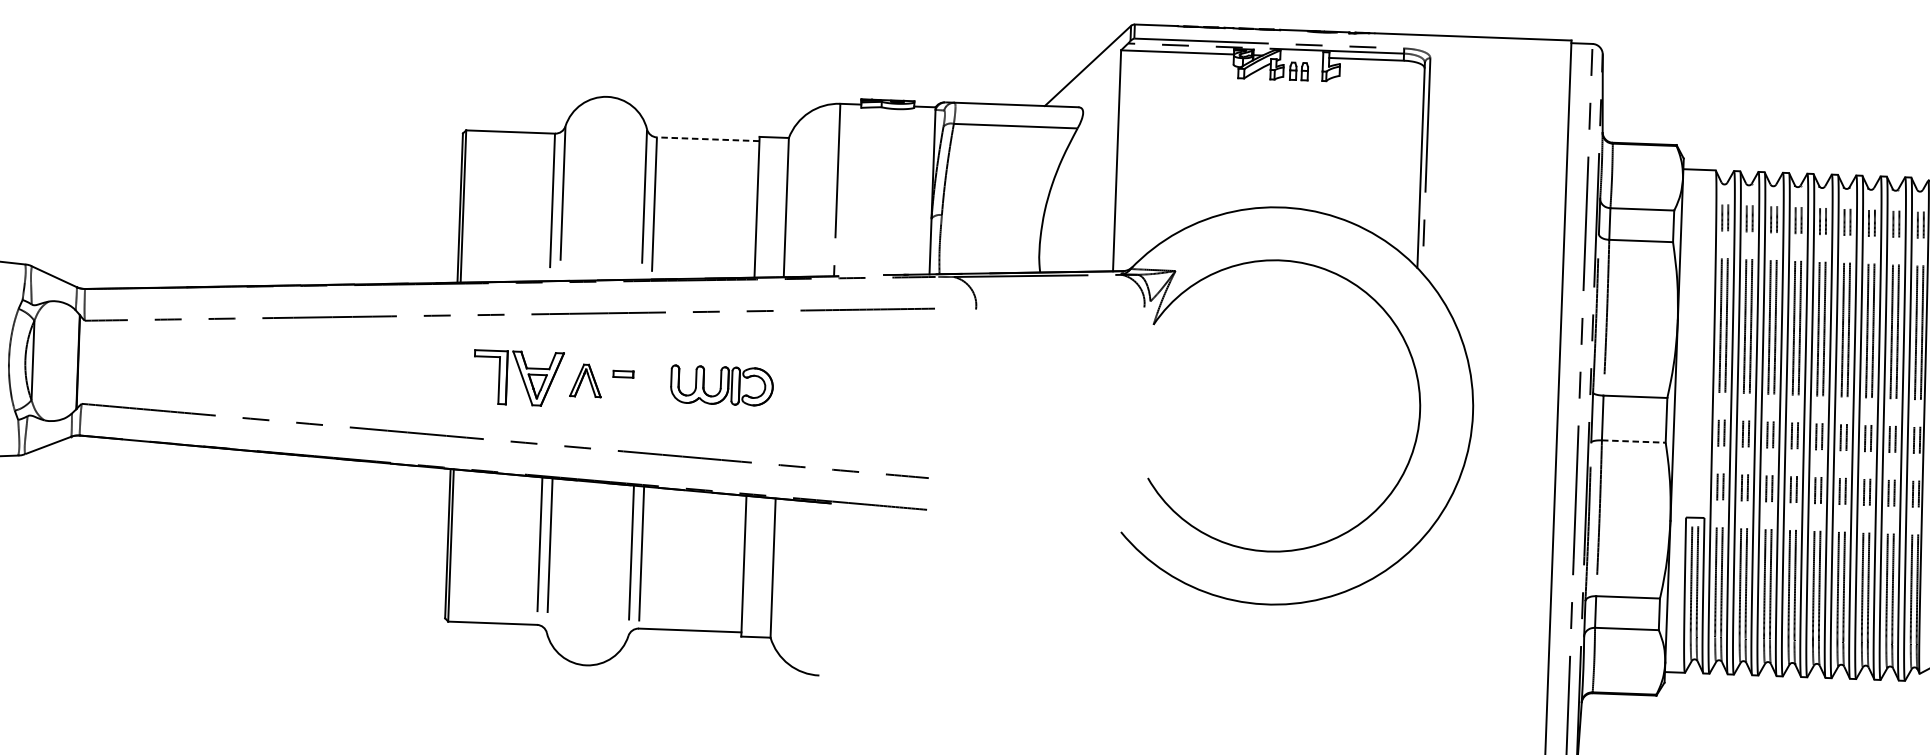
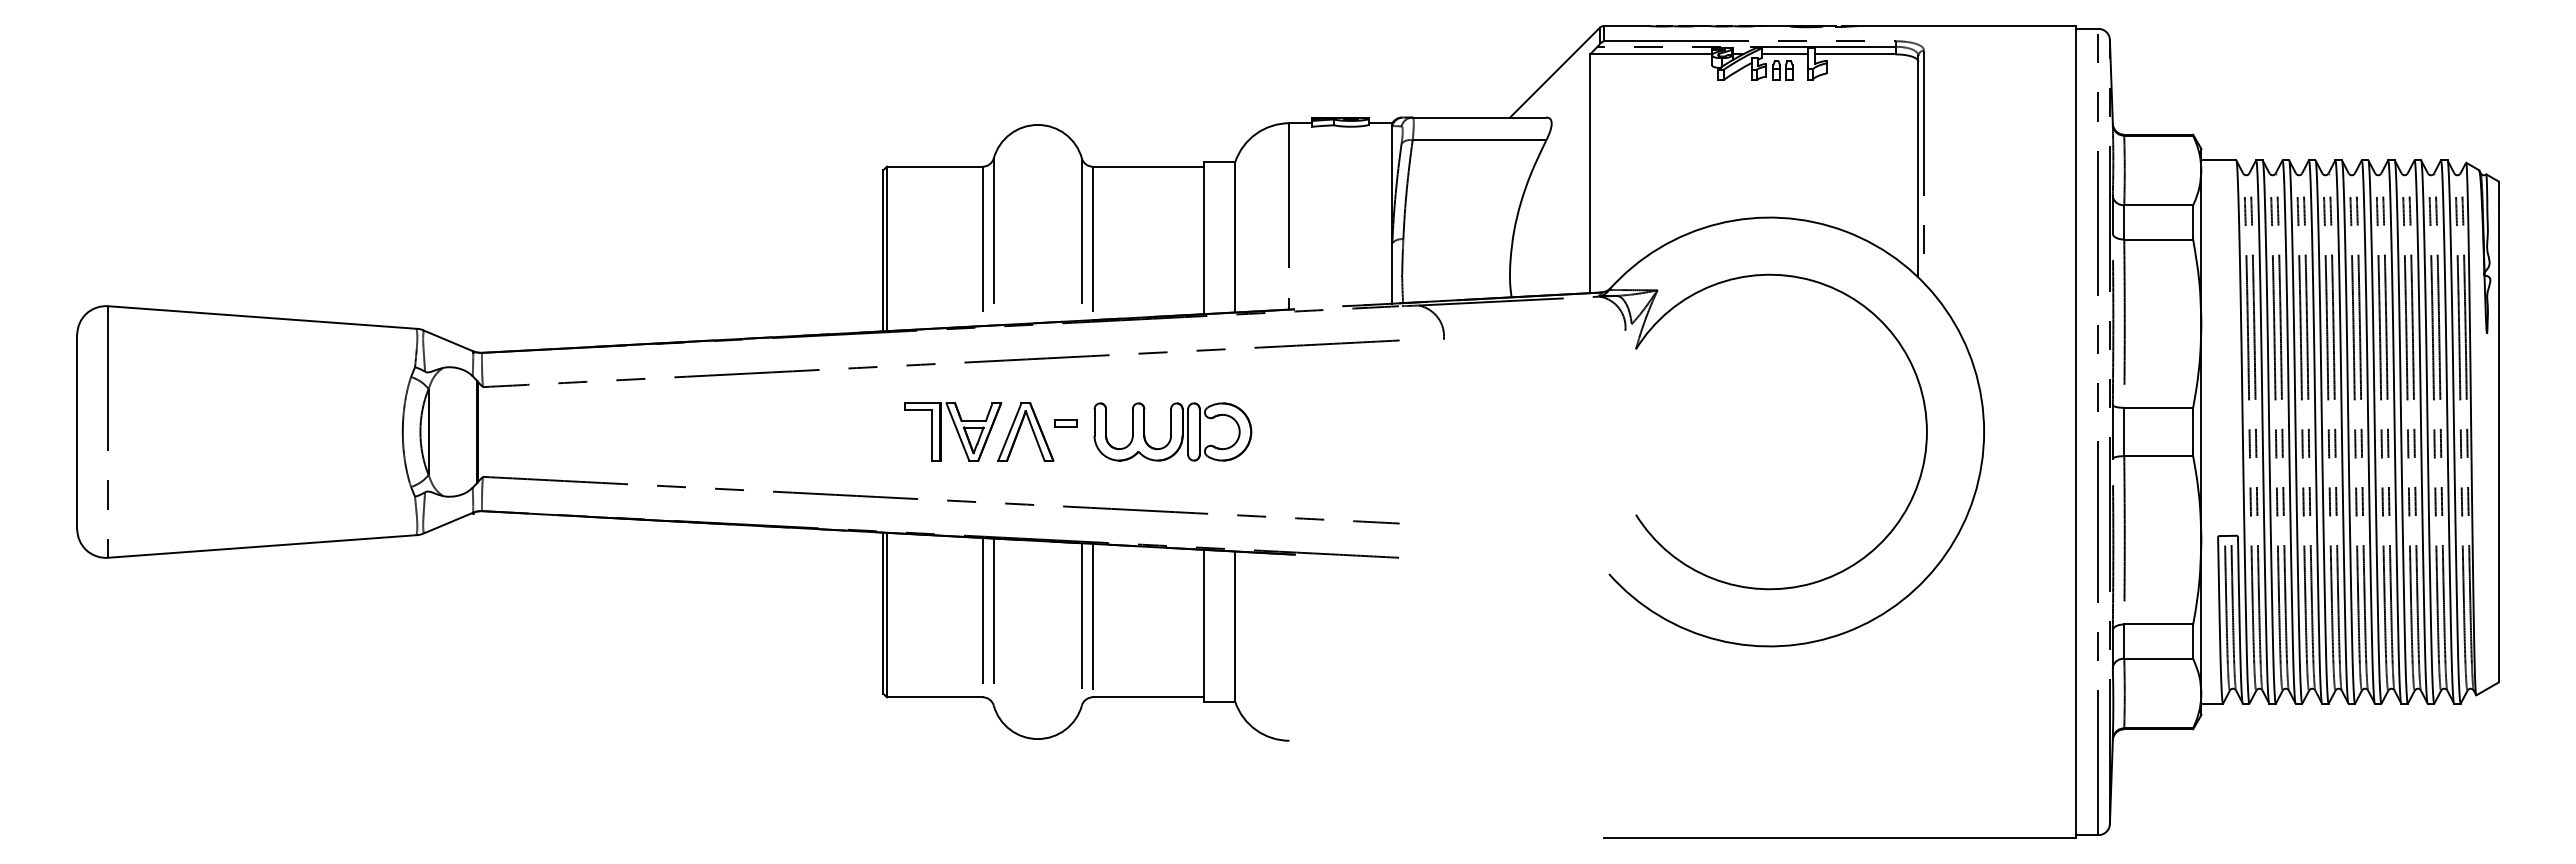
line: (1301, 57) -> (1785, 54), added
line: (707, 139) -> (1147, 166), dashed -> solid
part: (585, 380) -> (1025, 431), size x1.67
part: (721, 385) -> (1172, 431), size x1.43
line: (1634, 441) -> (2159, 456), dashed -> solid

